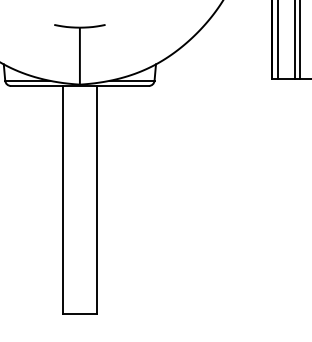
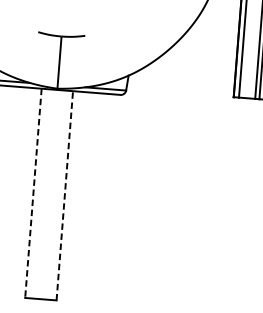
line: (97, 199) -> (65, 195), solid -> dashed
line: (62, 200) -> (33, 193), solid -> dashed

